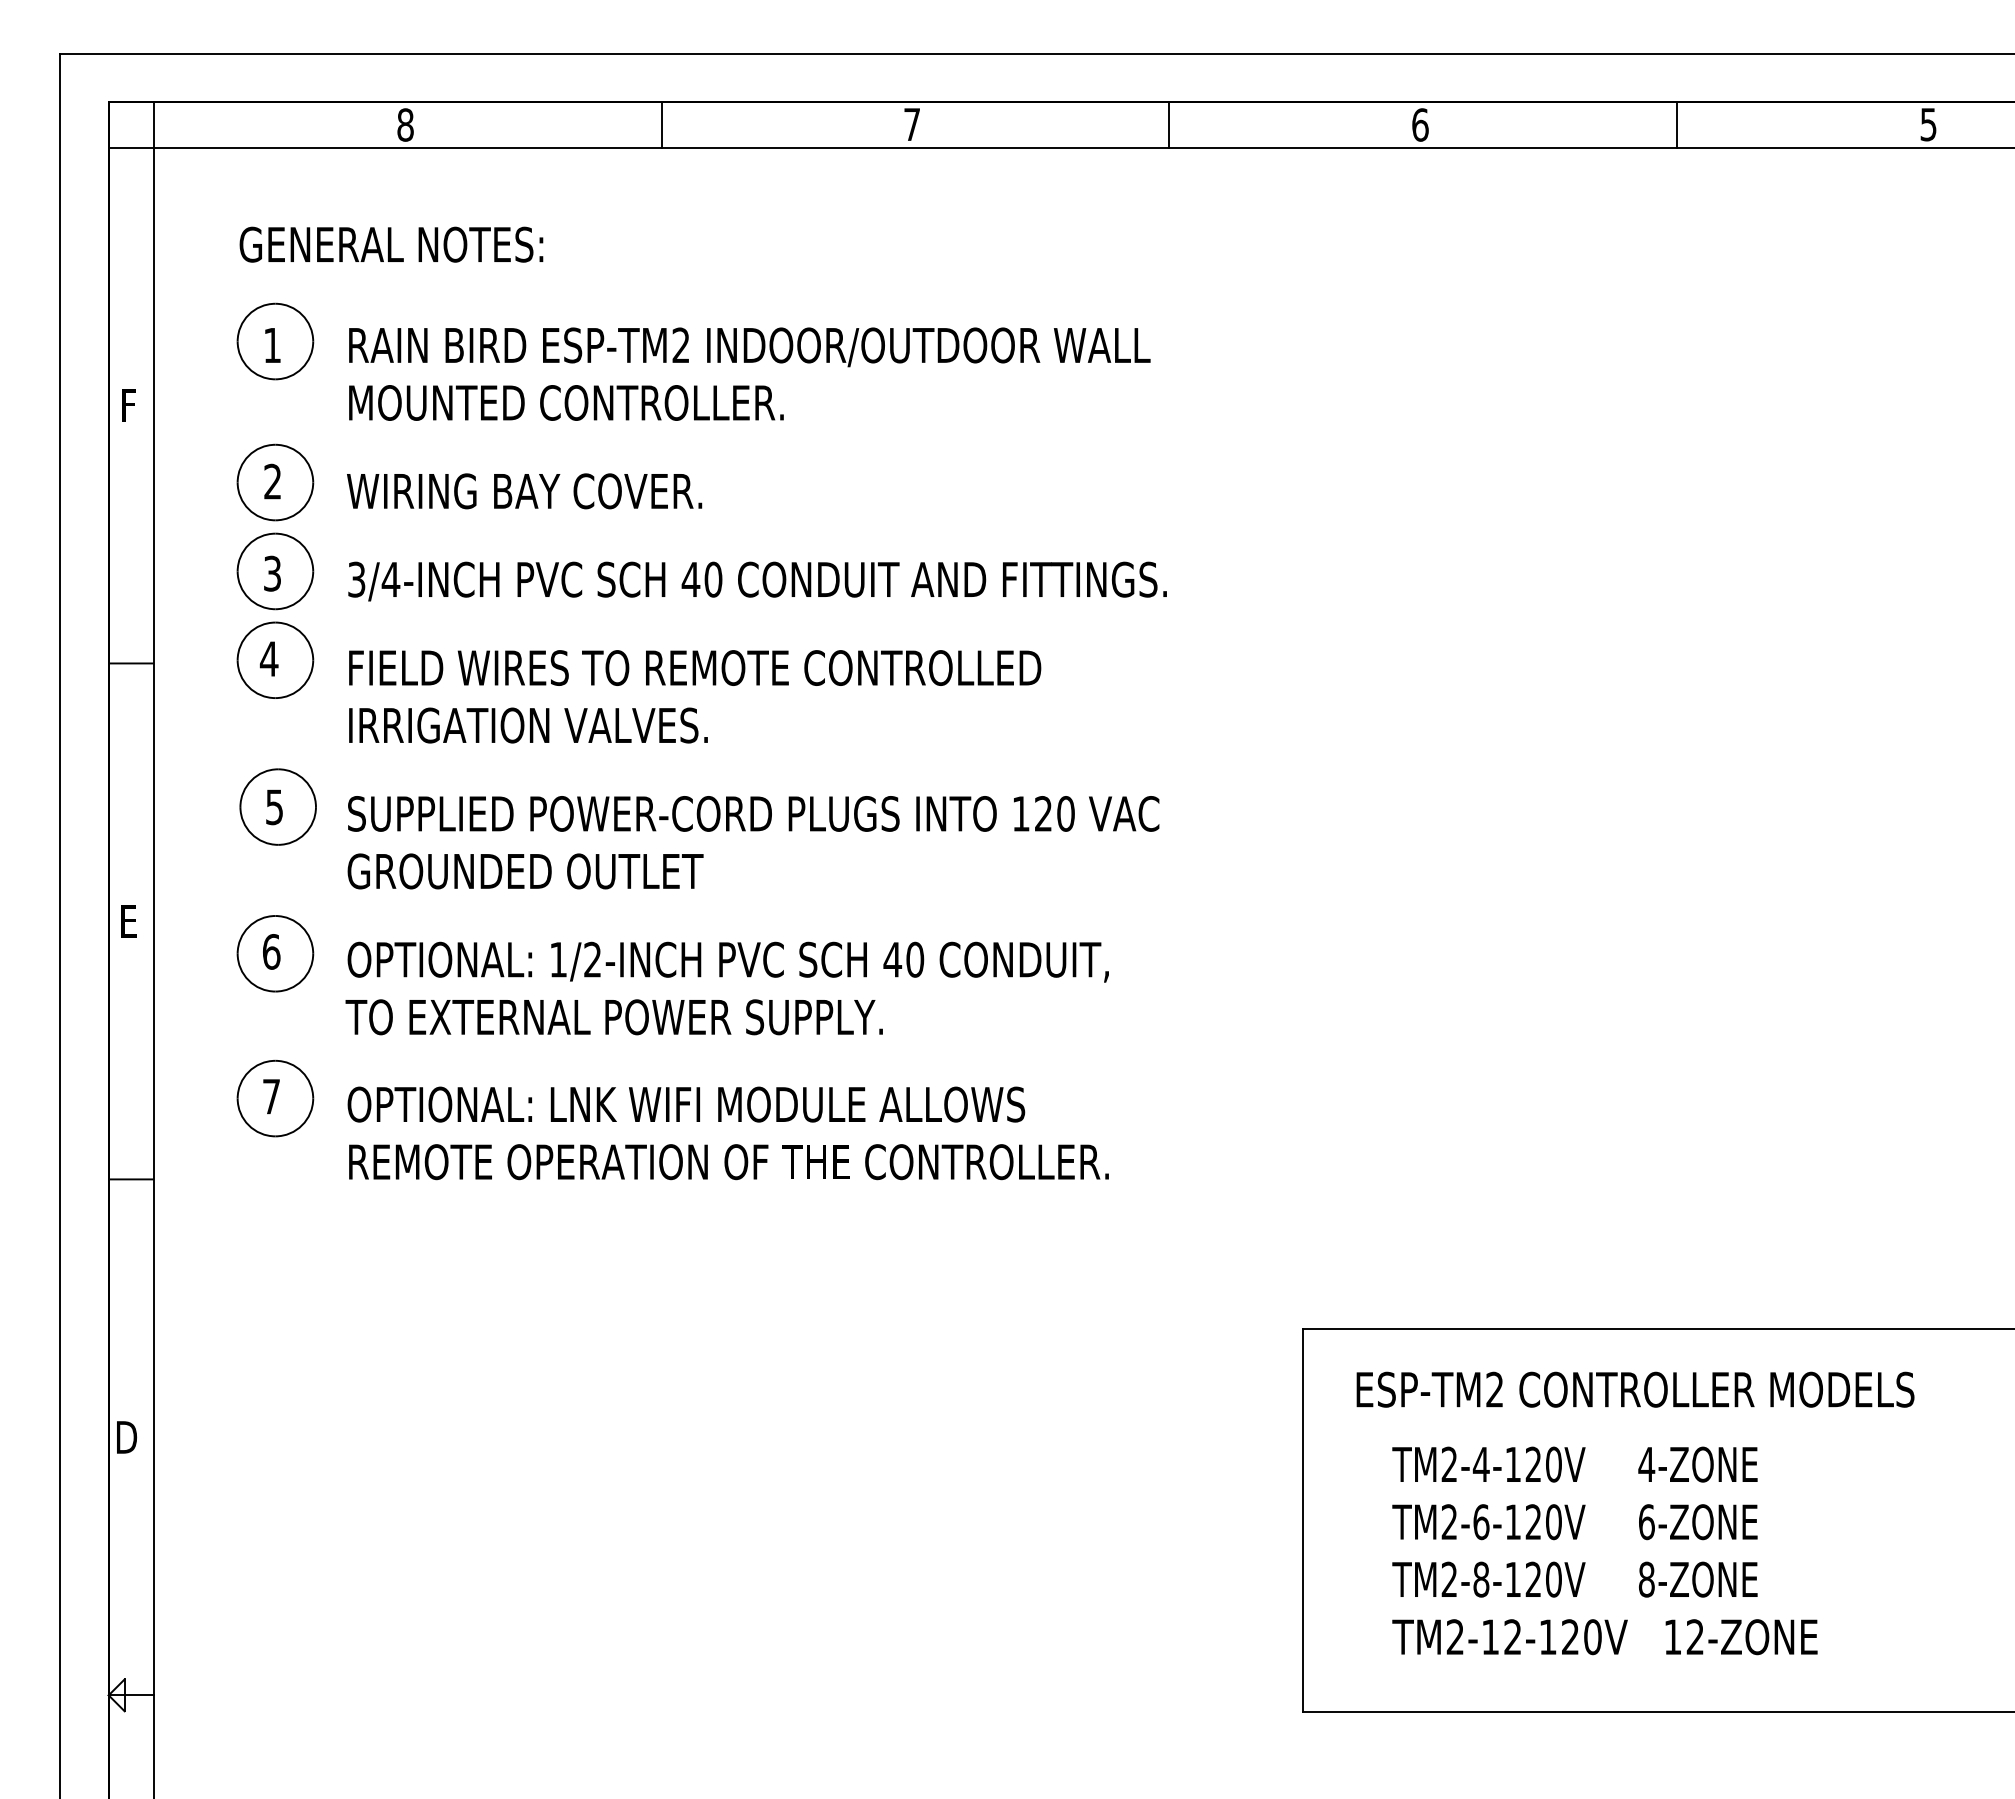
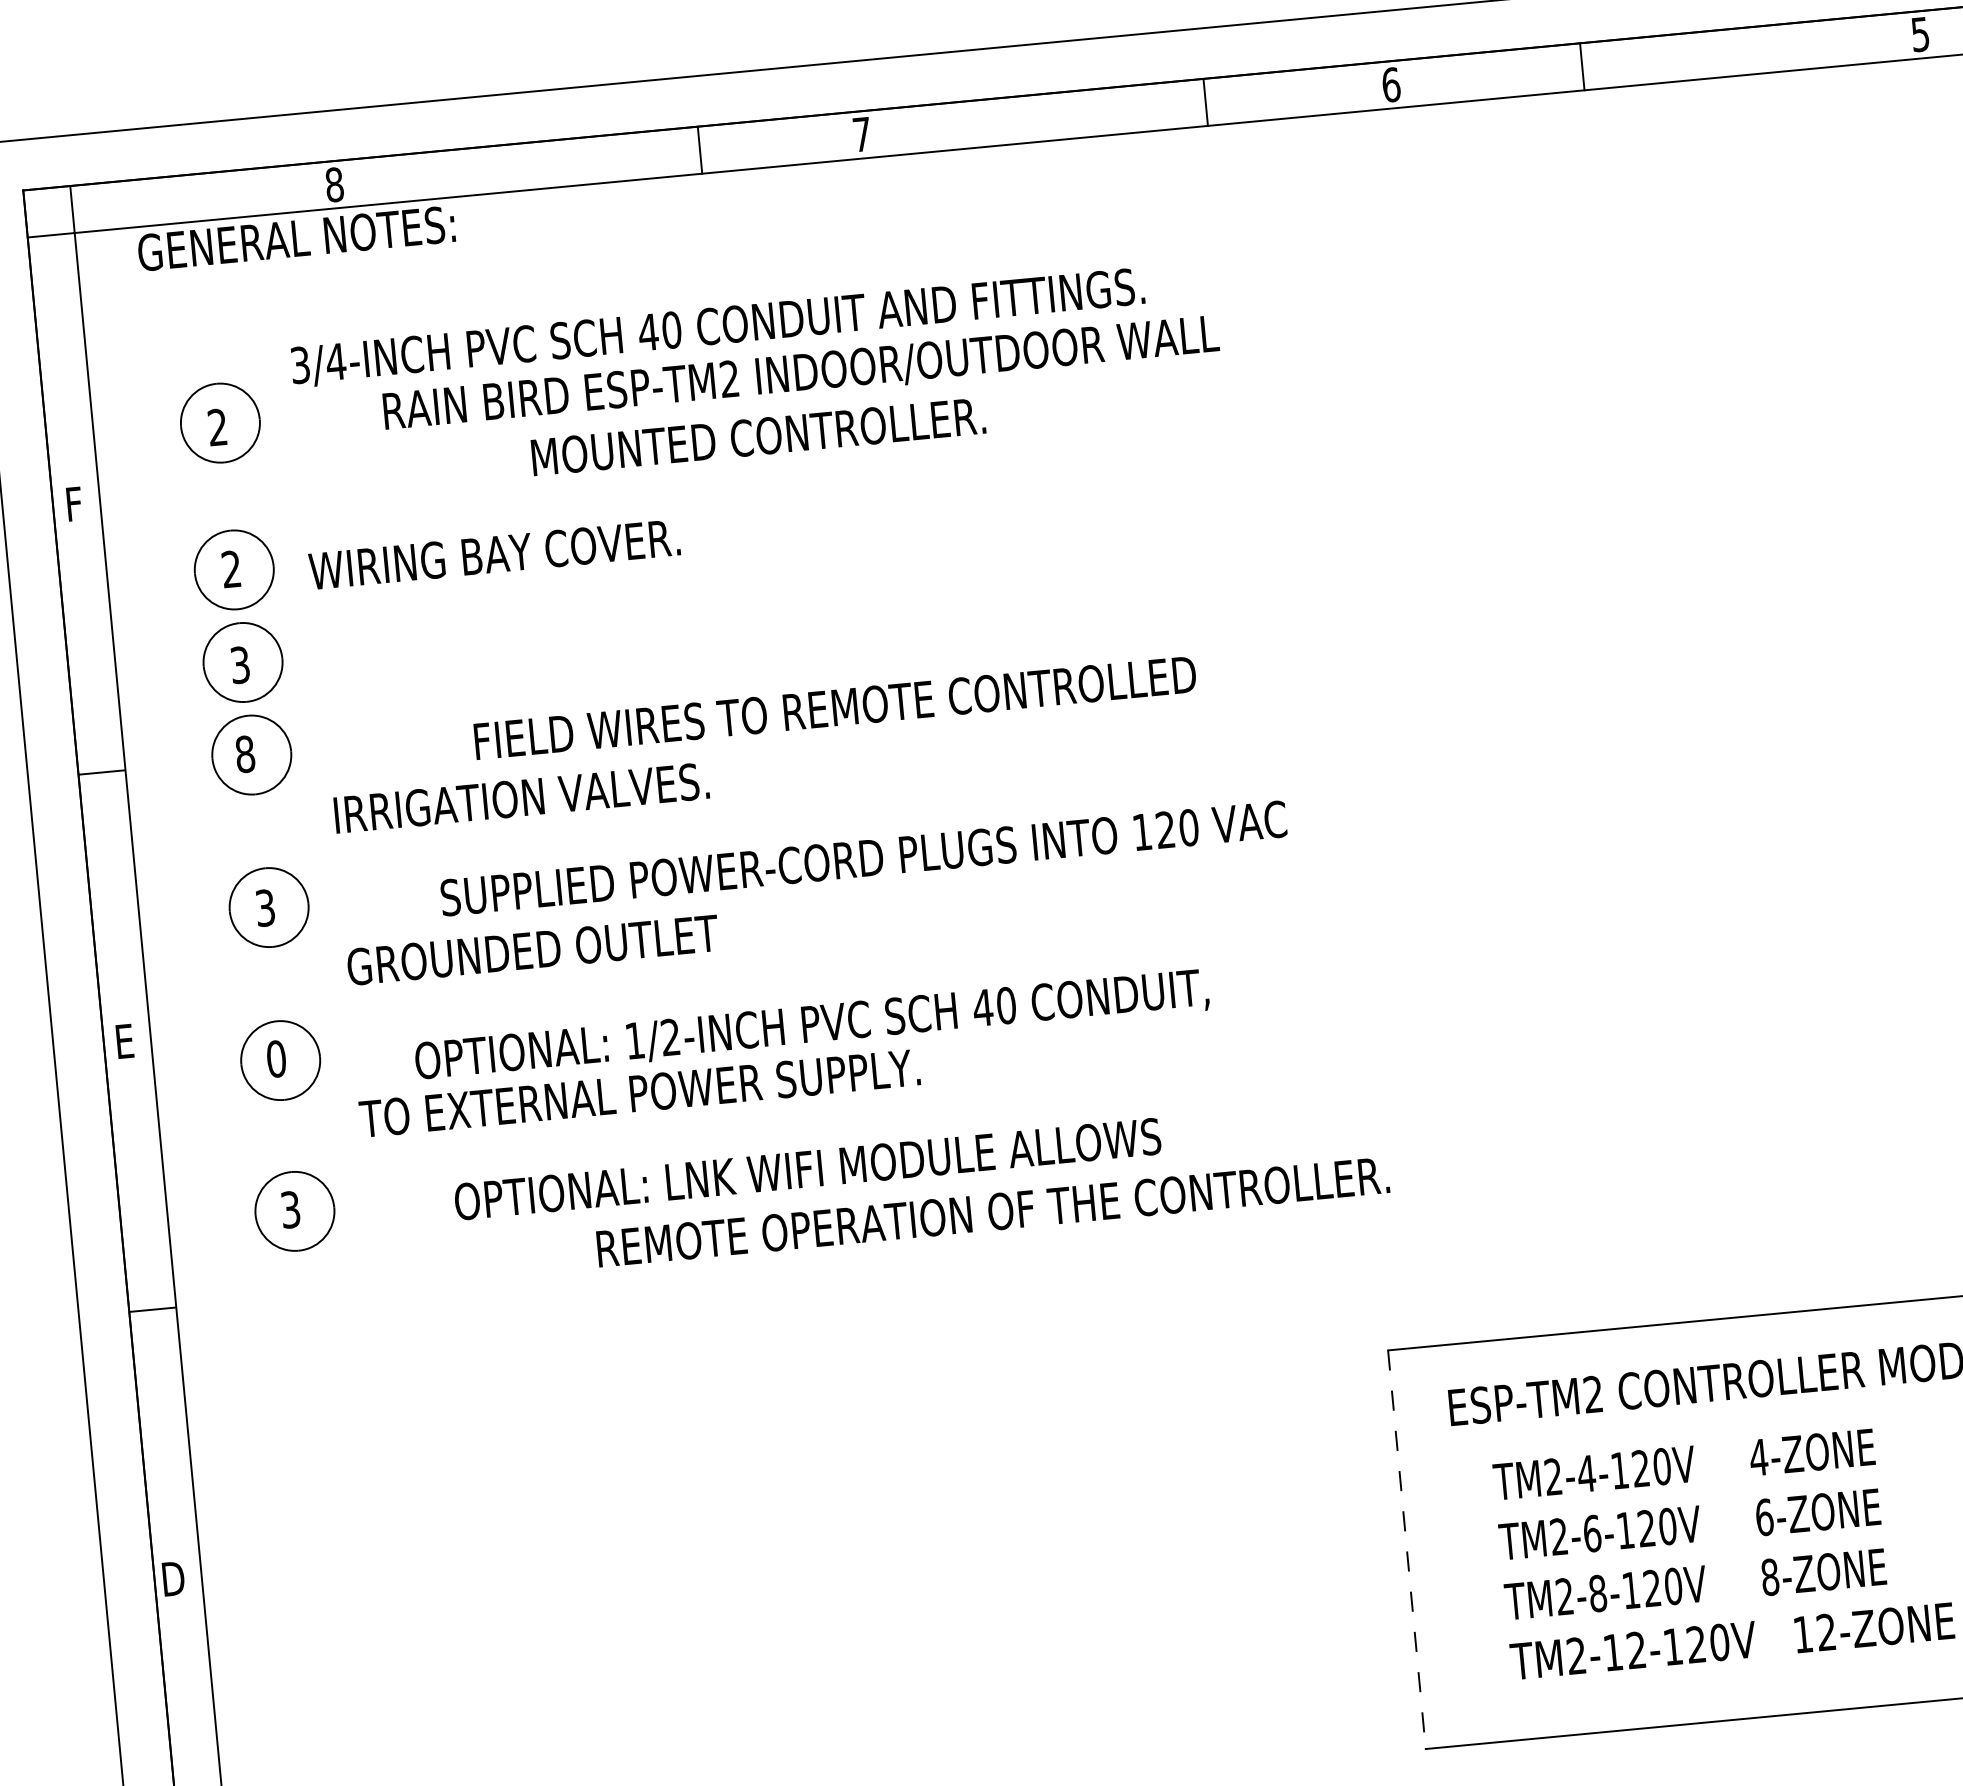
line: (661, 124) -> (699, 149), moved
line: (1169, 124) -> (1206, 101), moved
line: (1676, 124) -> (1581, 66), moved
text: (391, 244) -> (296, 238), moved
text: (272, 344) -> (217, 426), 1 -> 2
text: (749, 347) -> (801, 374), moved
text: (566, 402) -> (758, 436), moved
text: (757, 581) -> (717, 327), moved
text: (268, 659) -> (244, 754), 4 -> 8
text: (695, 667) -> (835, 707), moved
text: (274, 806) -> (265, 907), 5 -> 3
text: (753, 813) -> (863, 858), moved
text: (271, 951) -> (276, 1058), 6 -> 0
text: (727, 961) -> (811, 1025), moved
text: (271, 1096) -> (290, 1209), 7 -> 3
text: (686, 1104) -> (807, 1169), moved
text: (728, 1162) -> (992, 1212), moved
line: (1303, 1521) -> (1407, 1550), solid -> dashed

